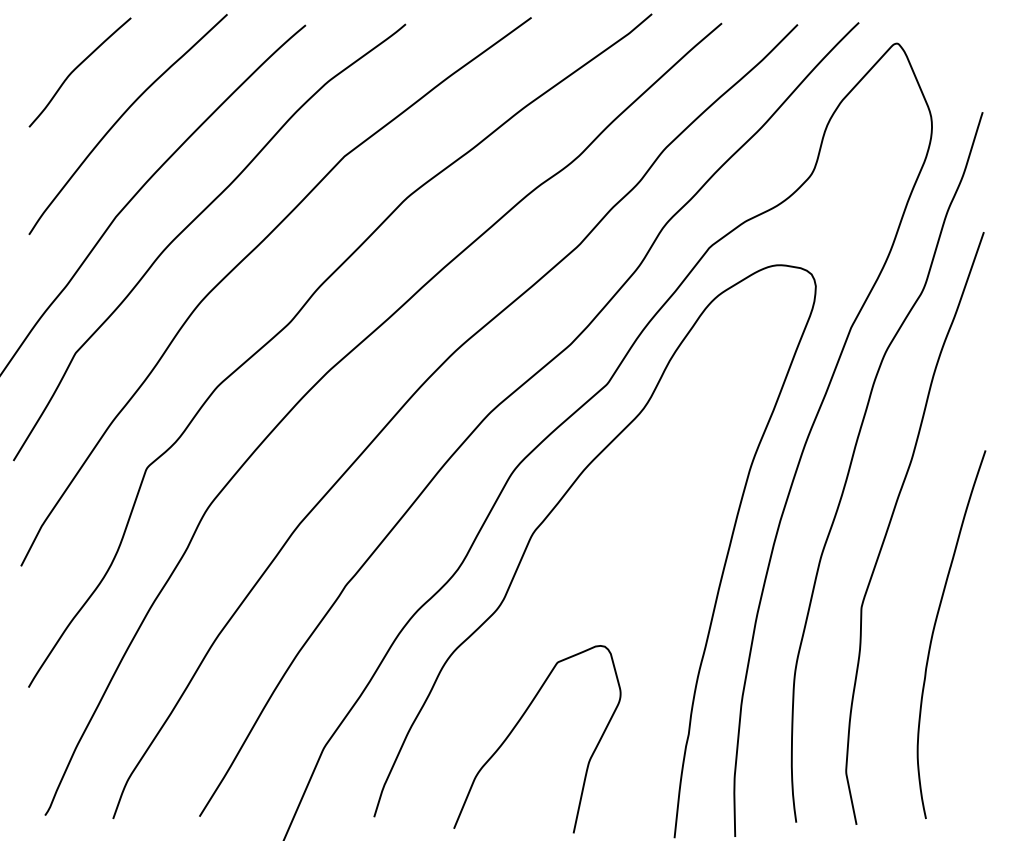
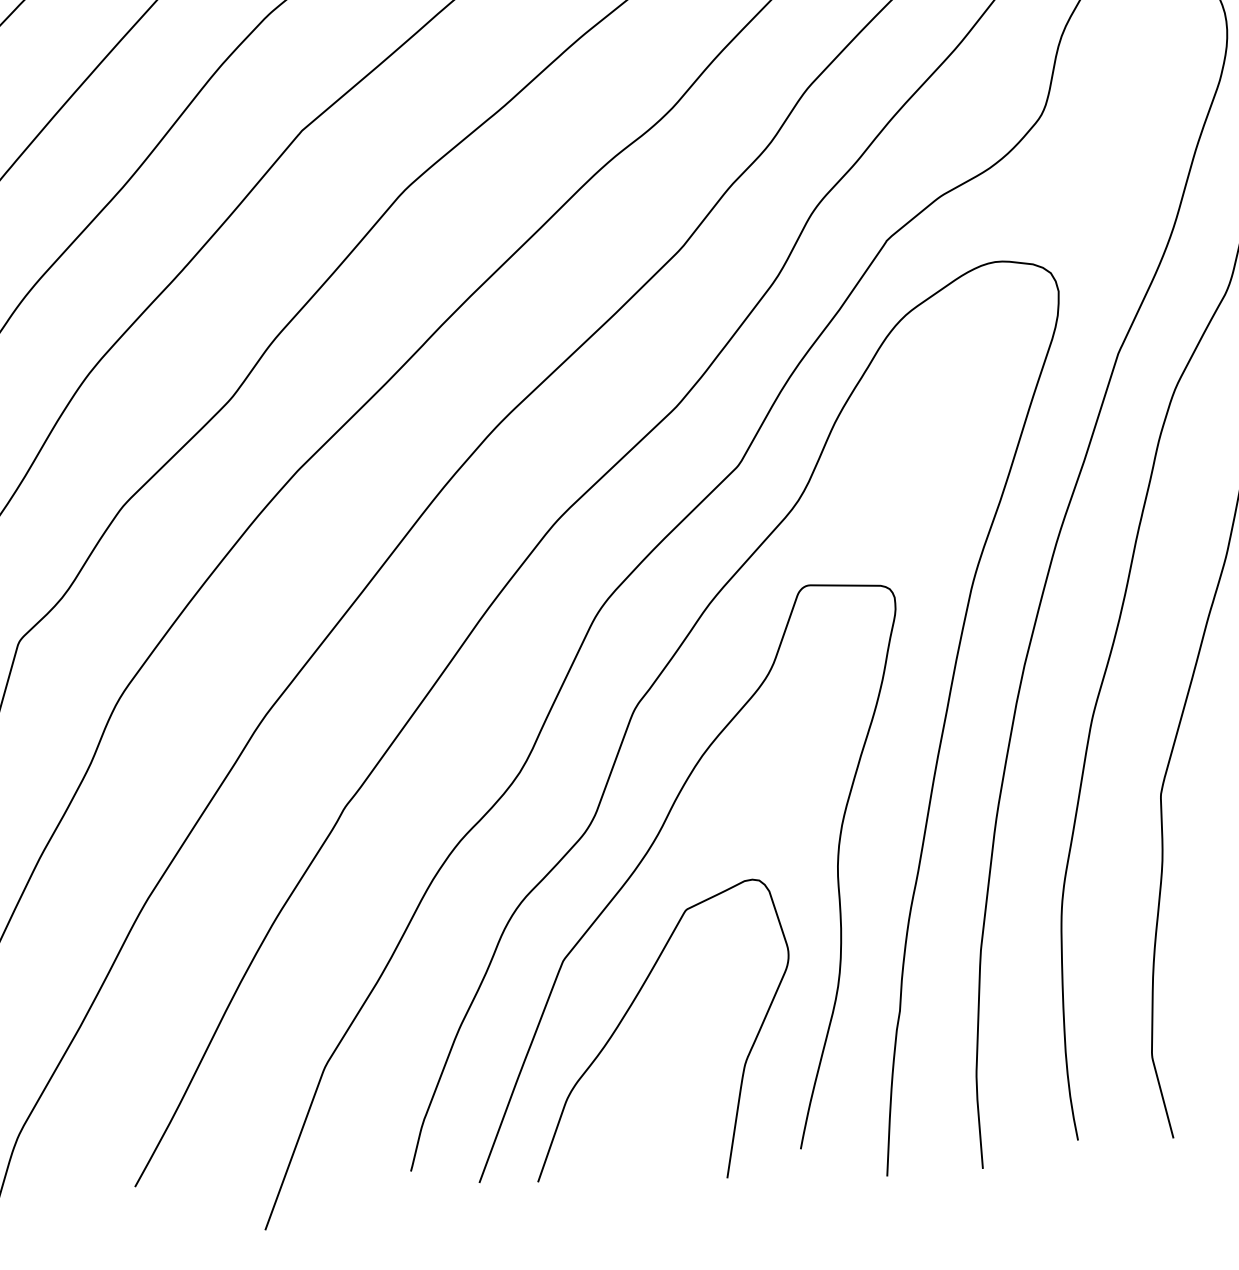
curve: (535, 626) -> (647, 855), added

